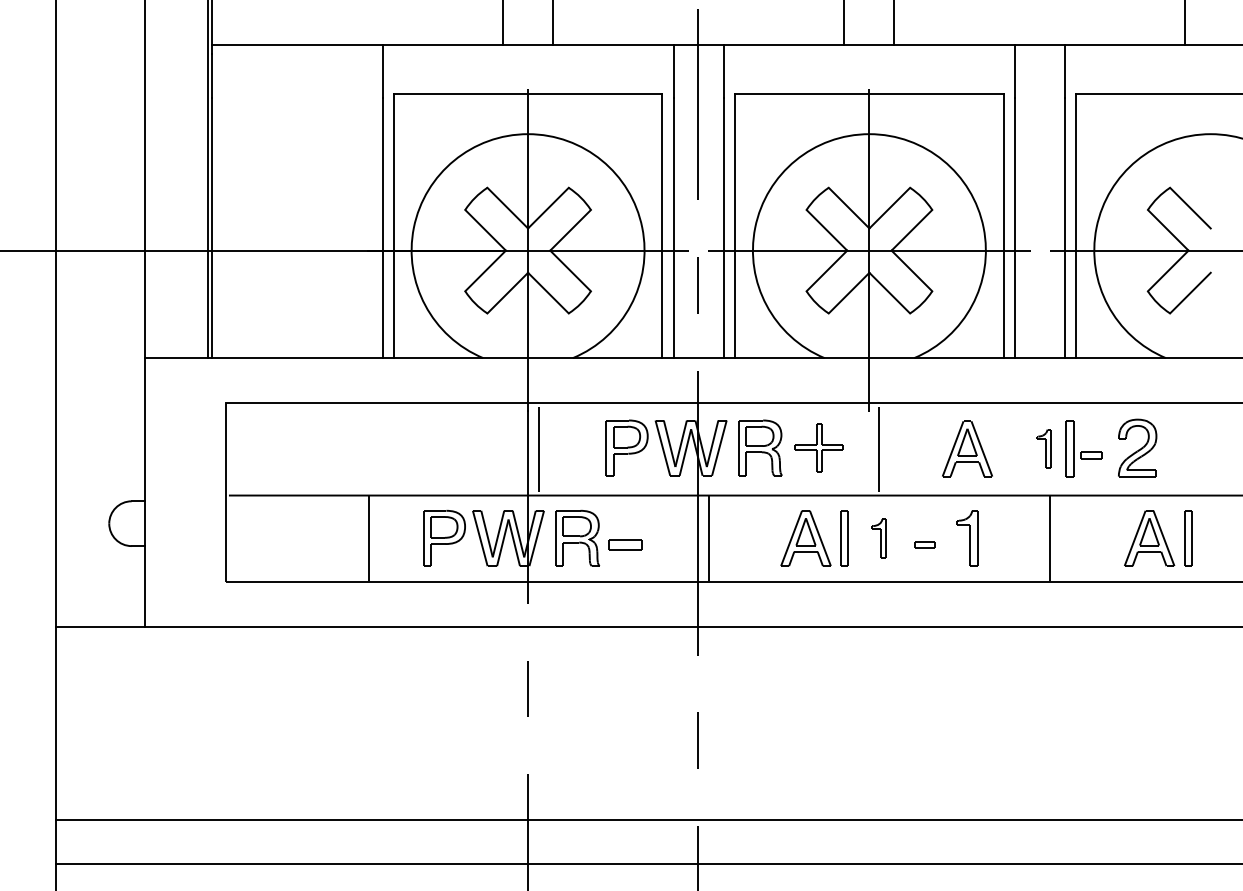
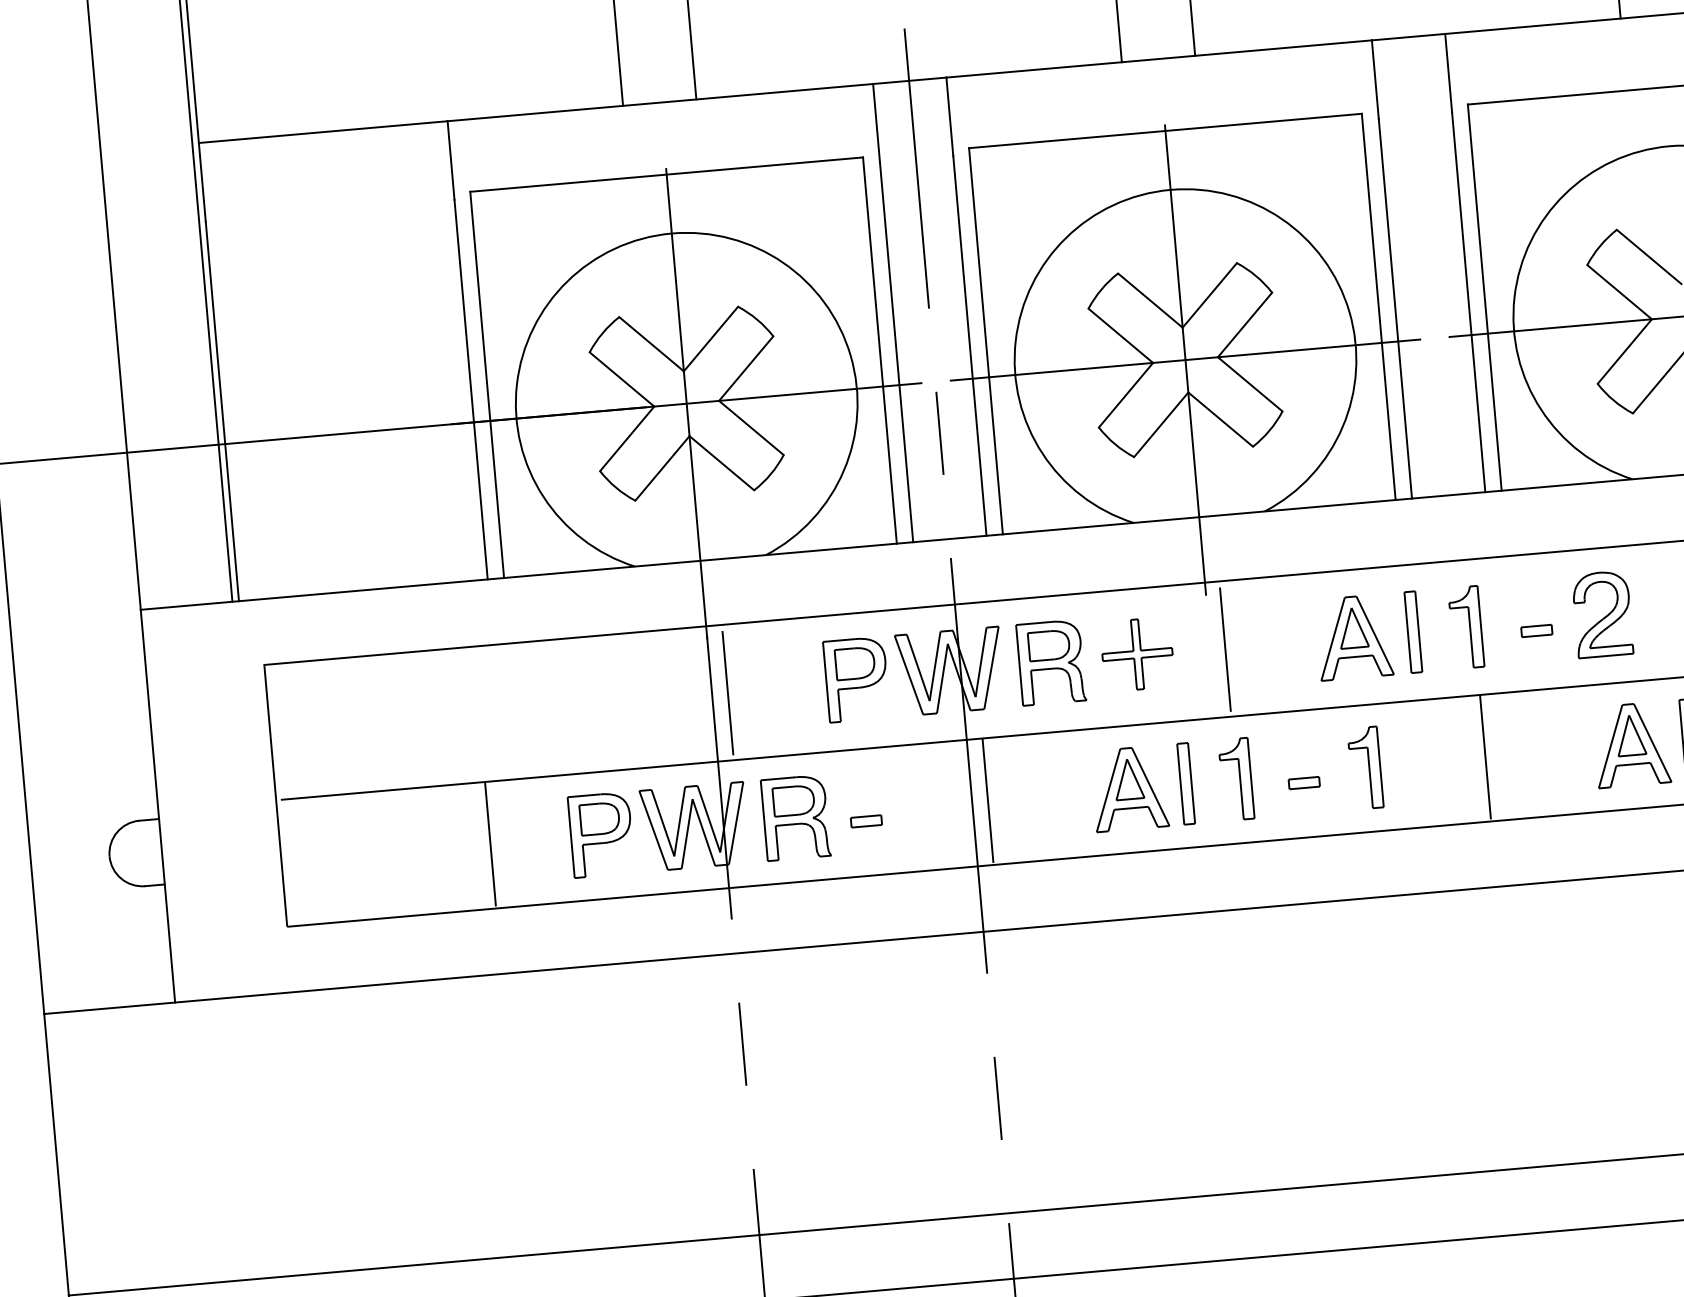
part: (1043, 448) -> (1465, 626), size x1.43
part: (1069, 448) -> (1412, 631), moved
part: (878, 538) -> (1235, 779), size x1.43
part: (625, 544) -> (866, 820), size x0.62

